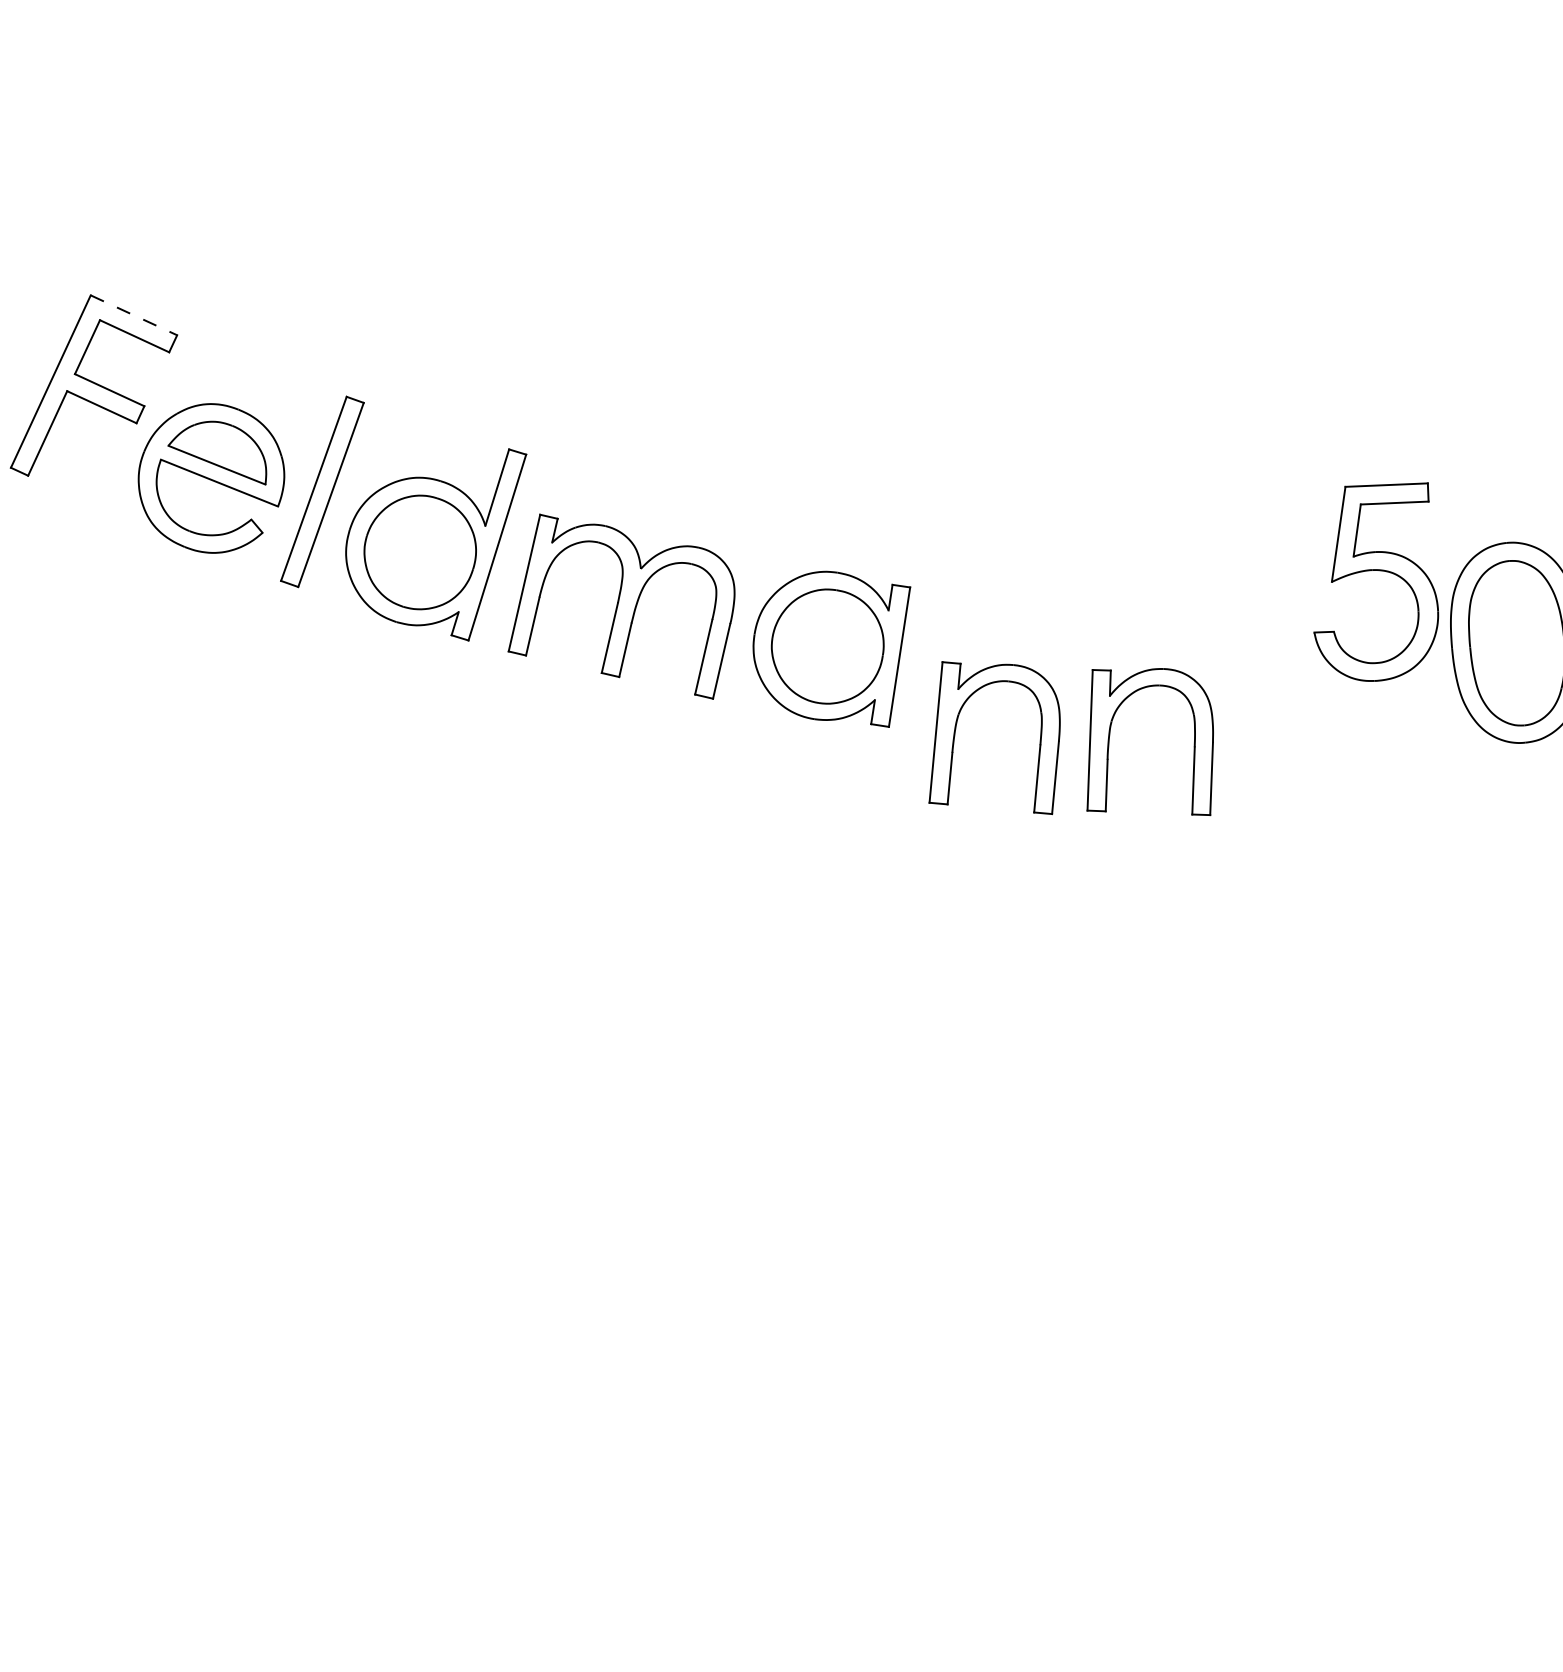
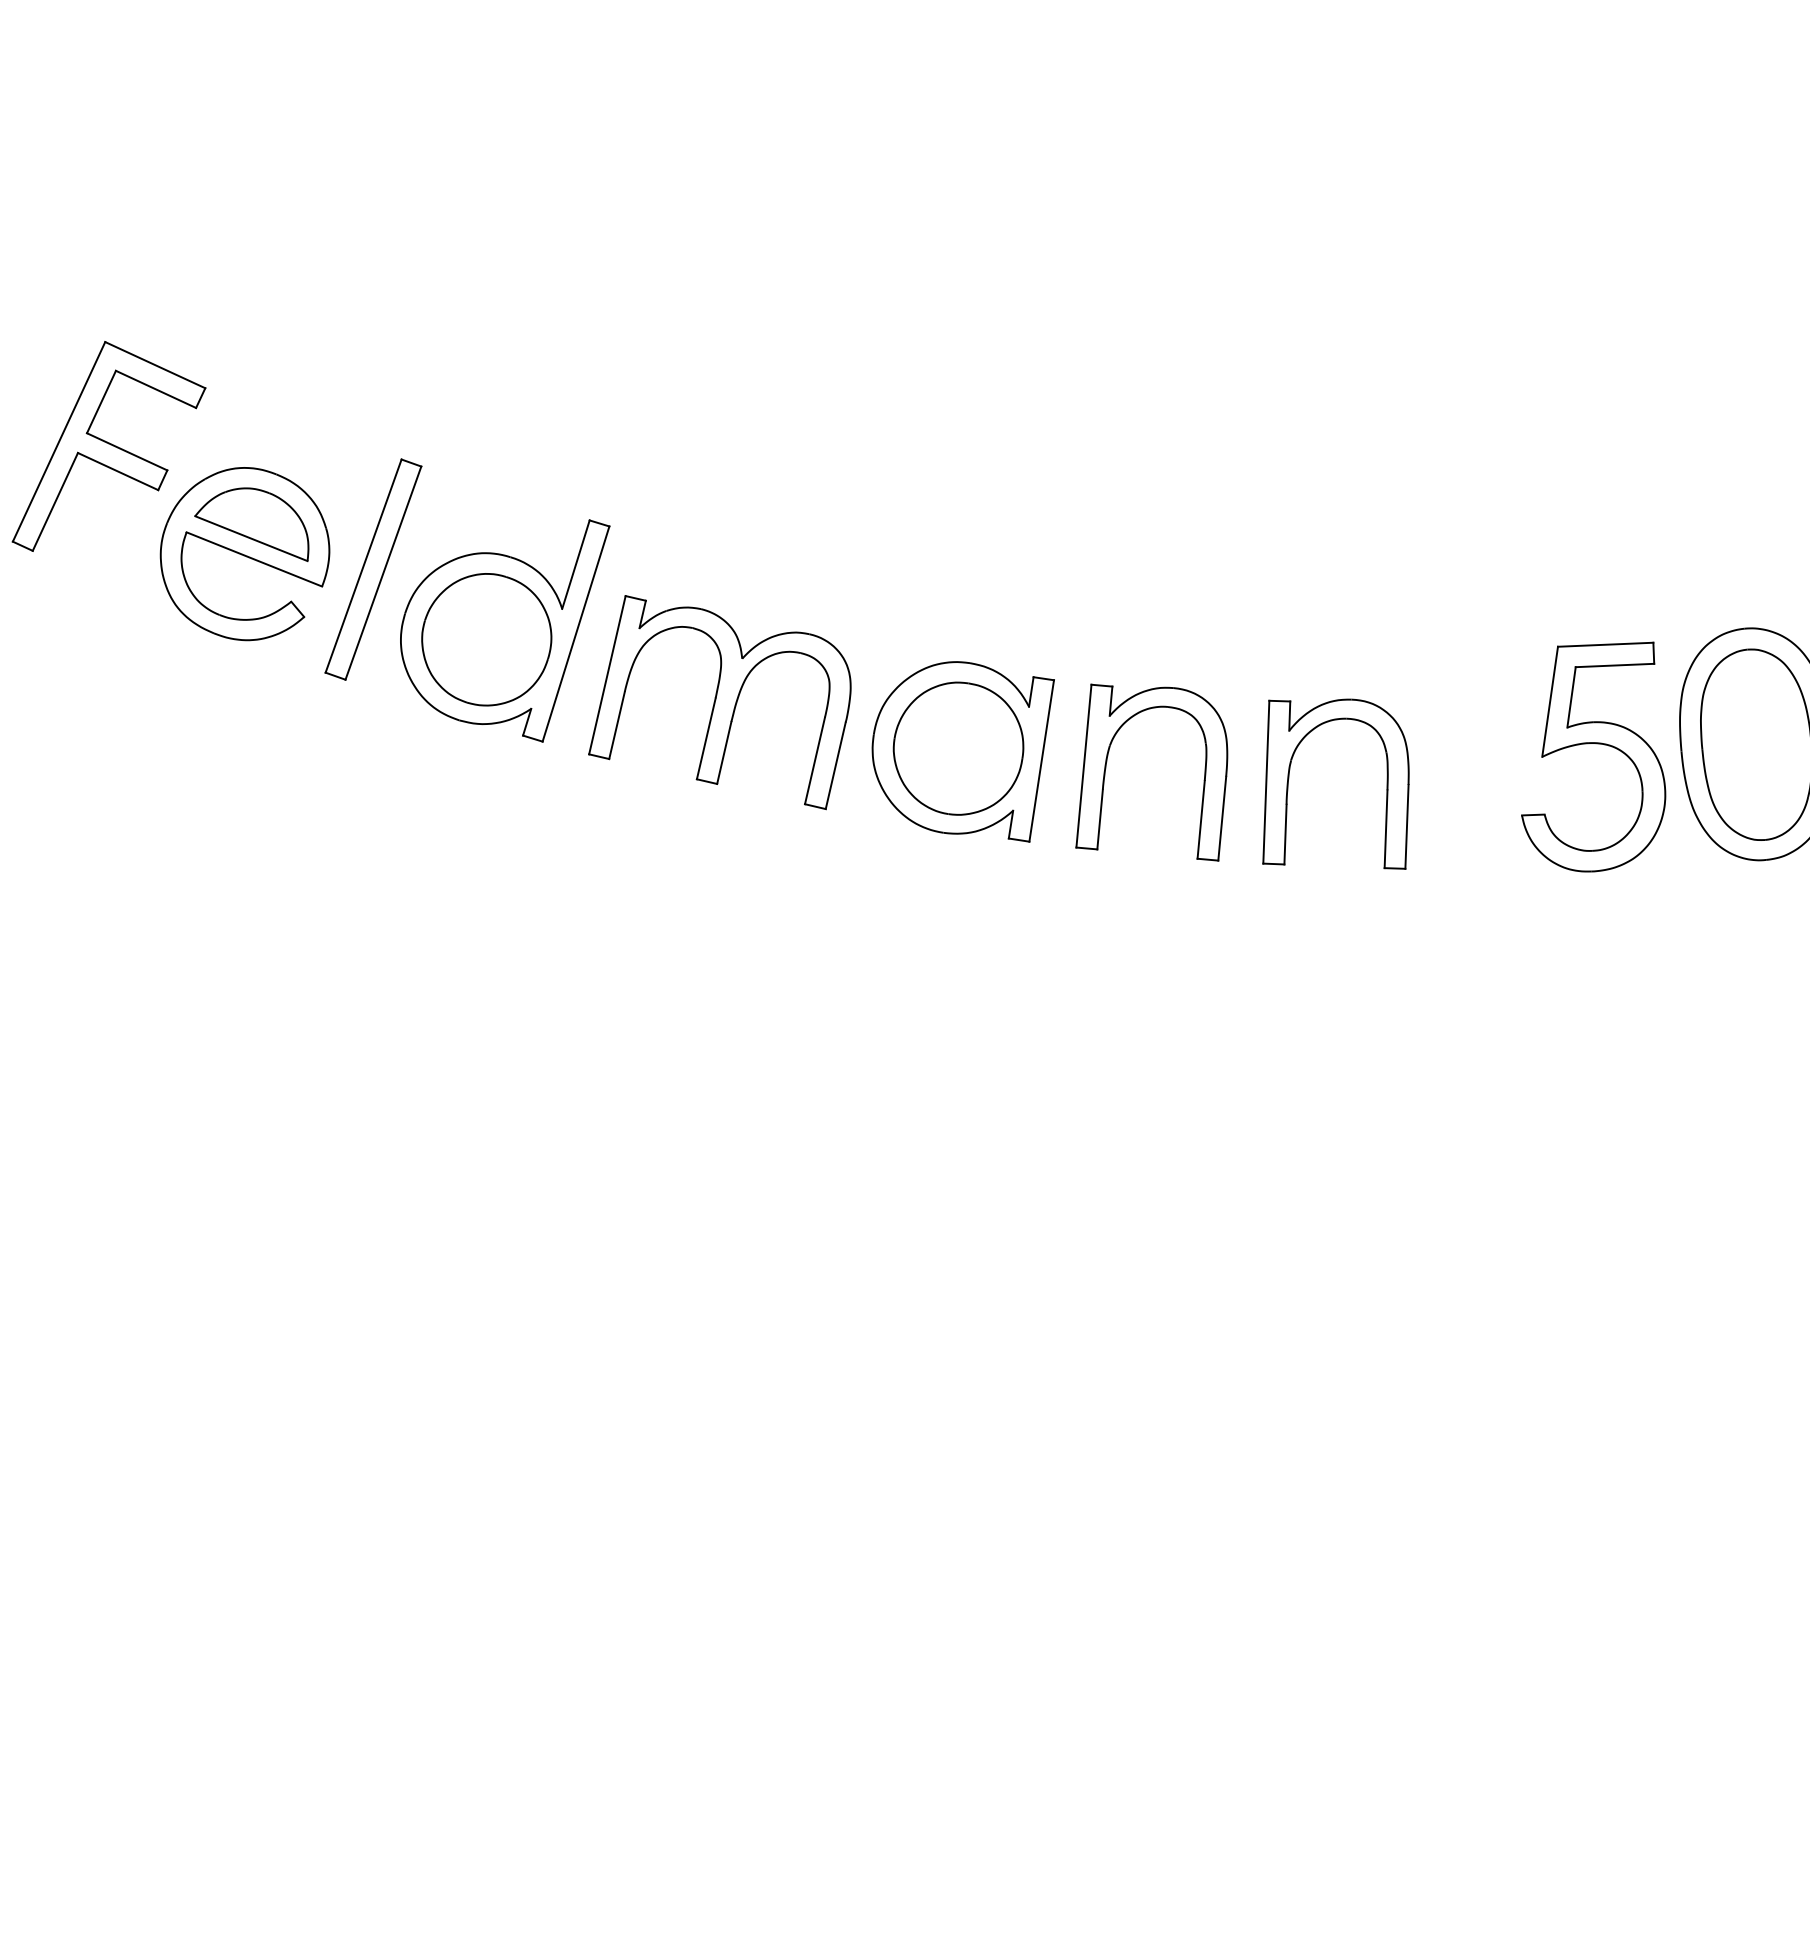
line: (134, 315) -> (155, 365), dashed -> solid
part: (1378, 571) -> (1596, 744), moved
part: (955, 734) -> (1106, 768), moved
part: (1110, 737) -> (1289, 778), moved

